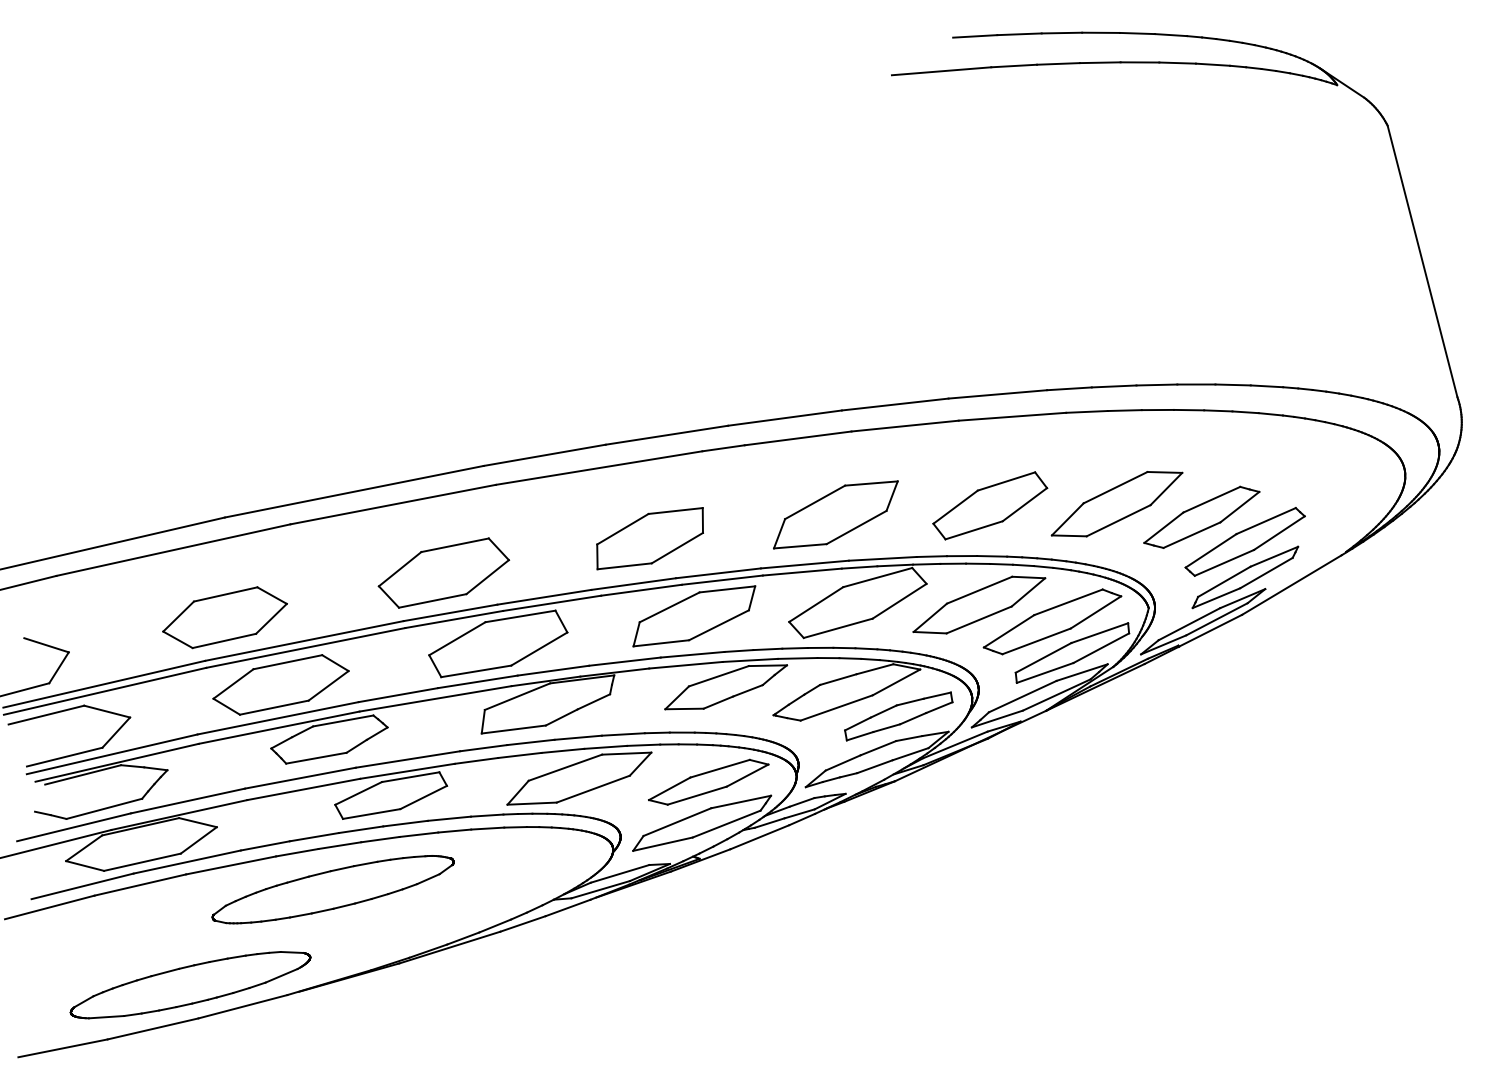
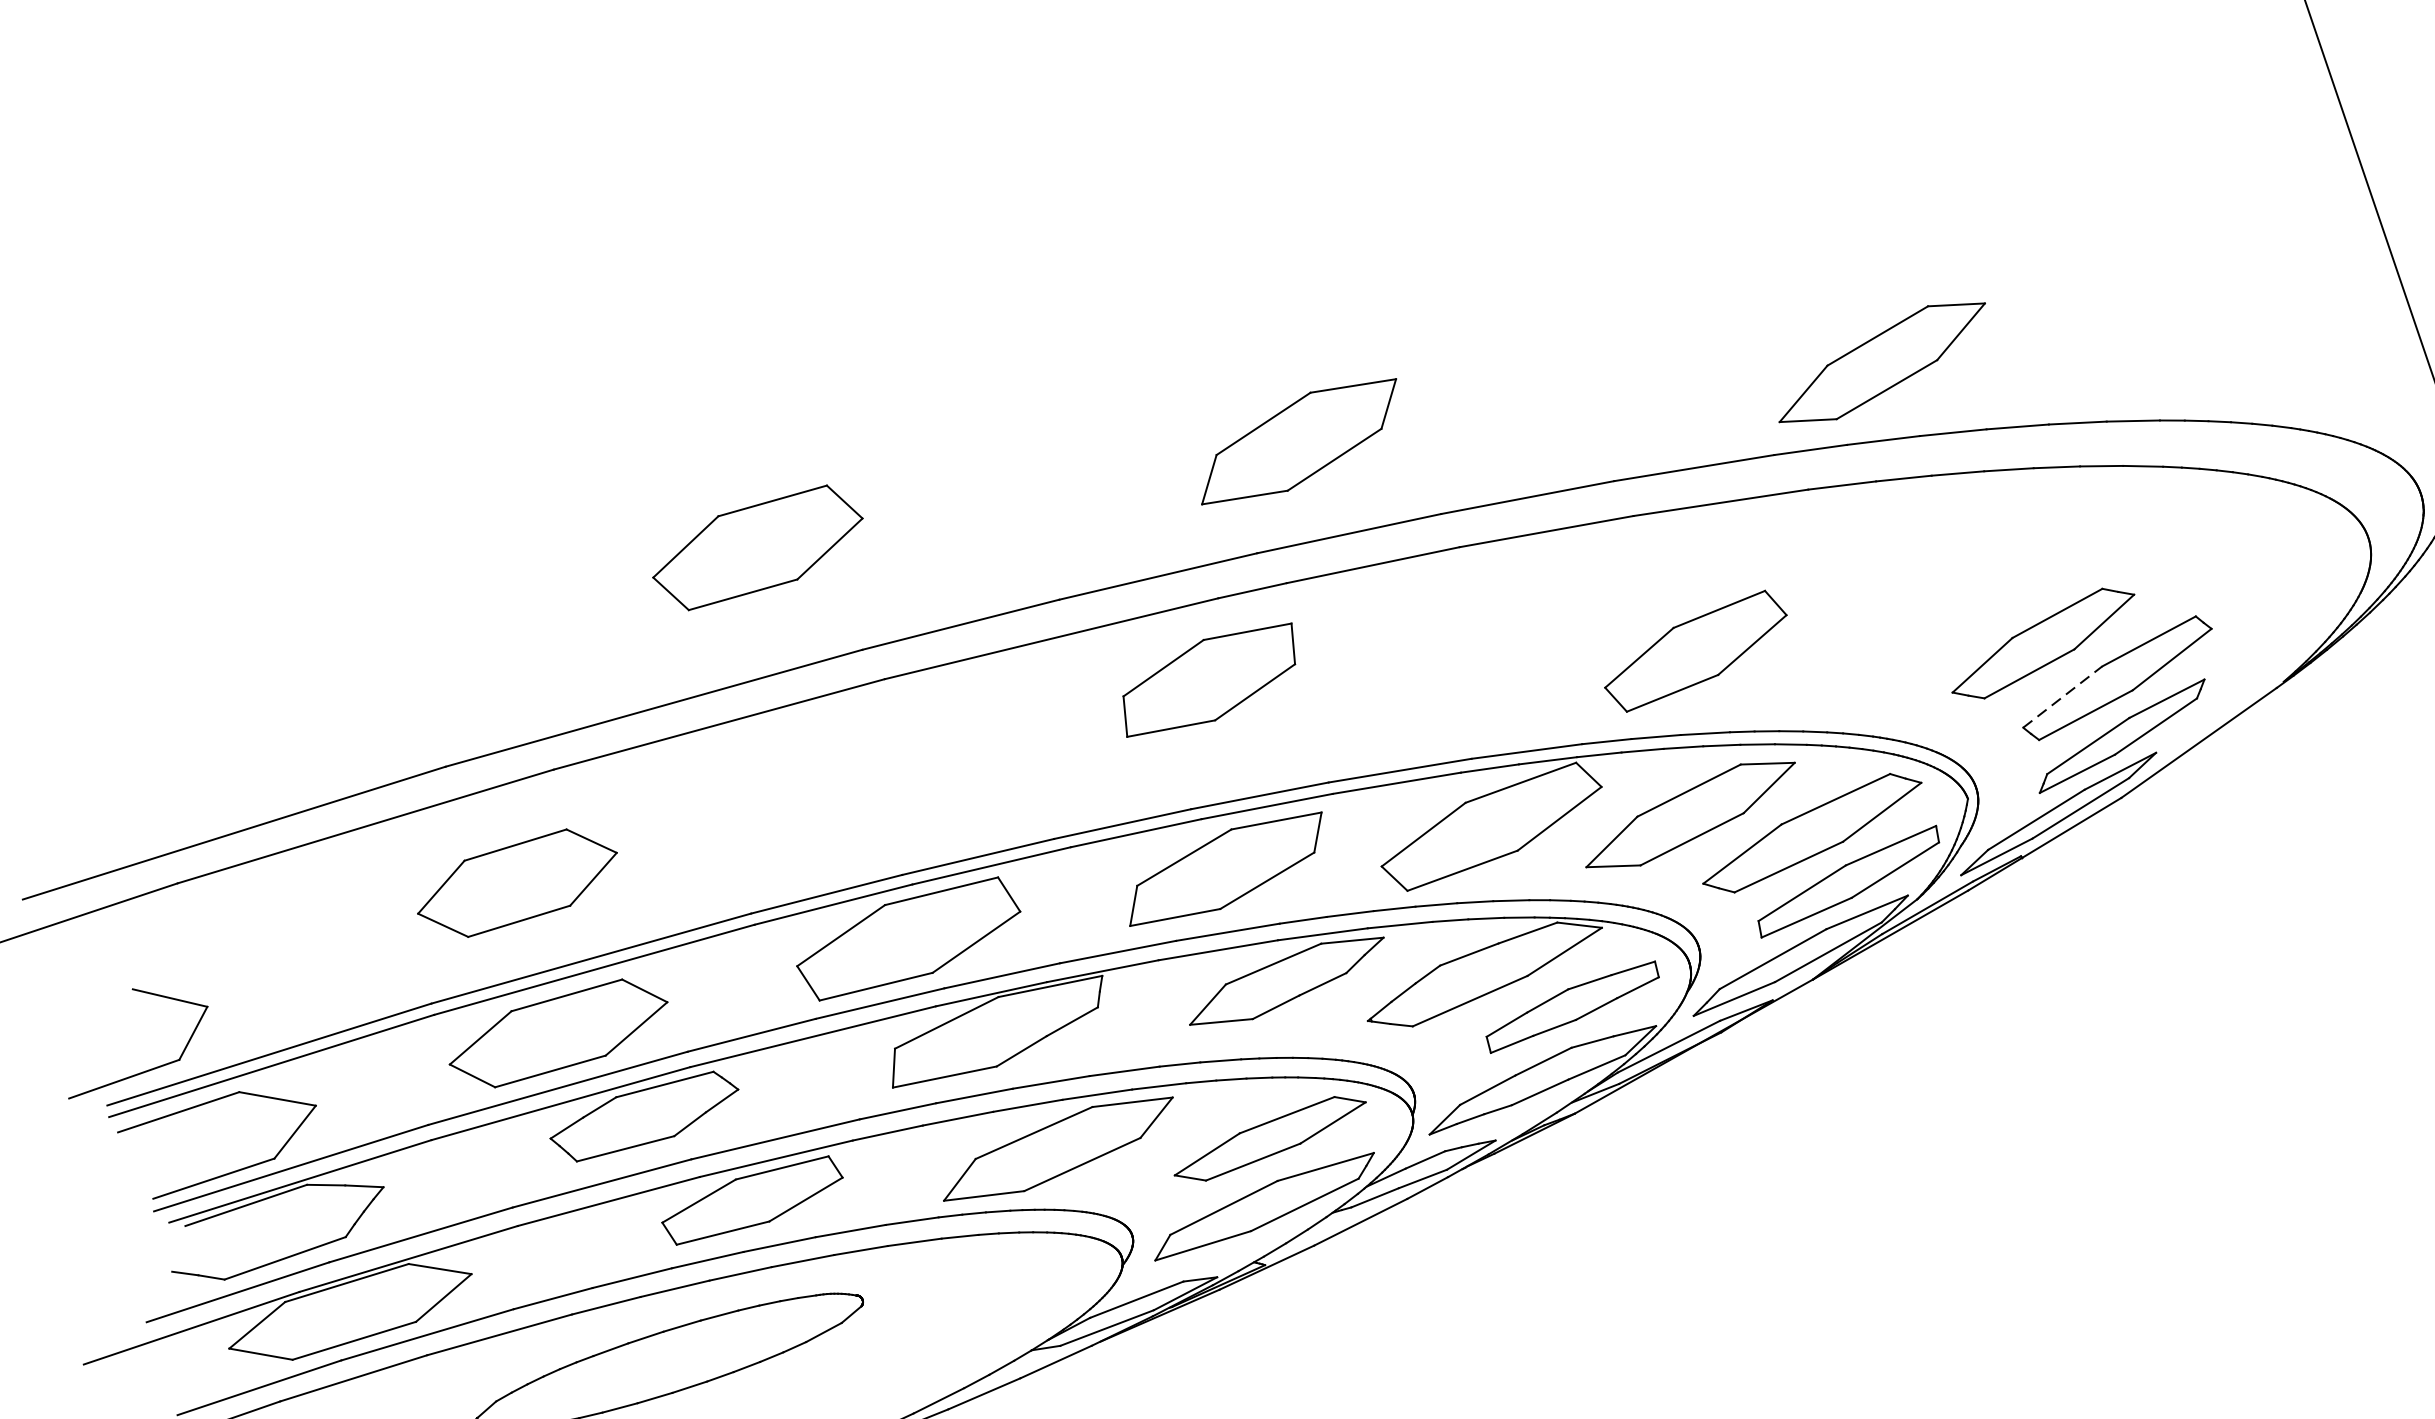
part: (1116, 504) -> (1881, 363), moved
part: (835, 514) -> (1298, 441), moved
part: (649, 538) -> (1208, 680), moved
line: (1211, 550) -> (2063, 696), solid -> dashed
part: (443, 572) -> (757, 546), moved
part: (224, 617) -> (516, 882), moved

